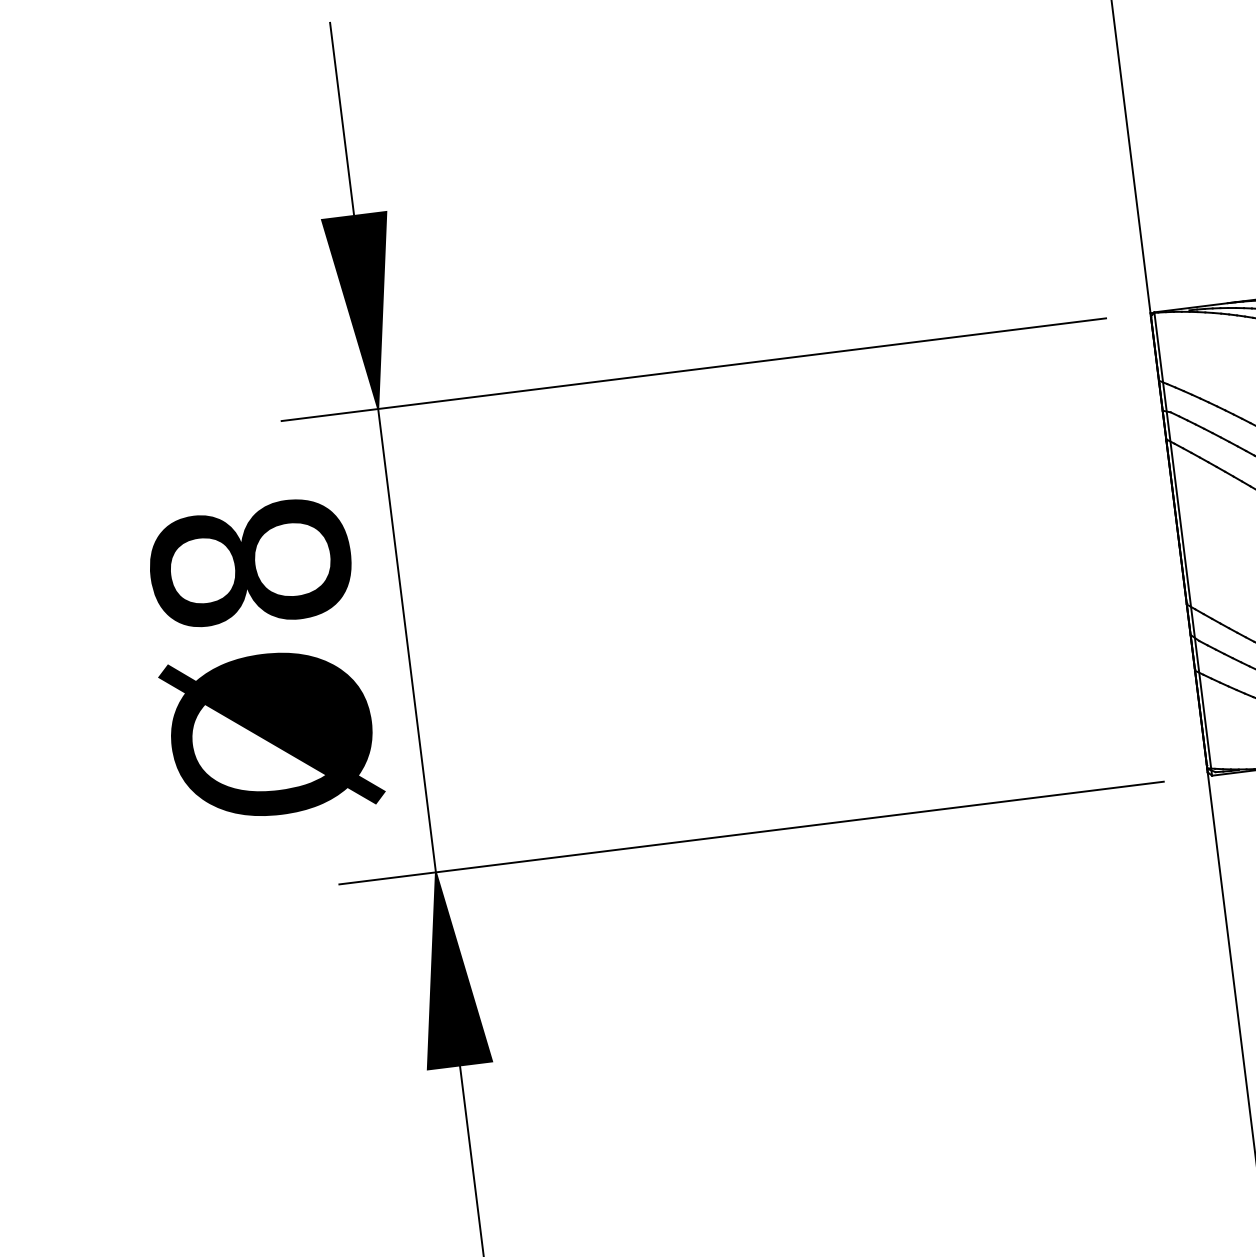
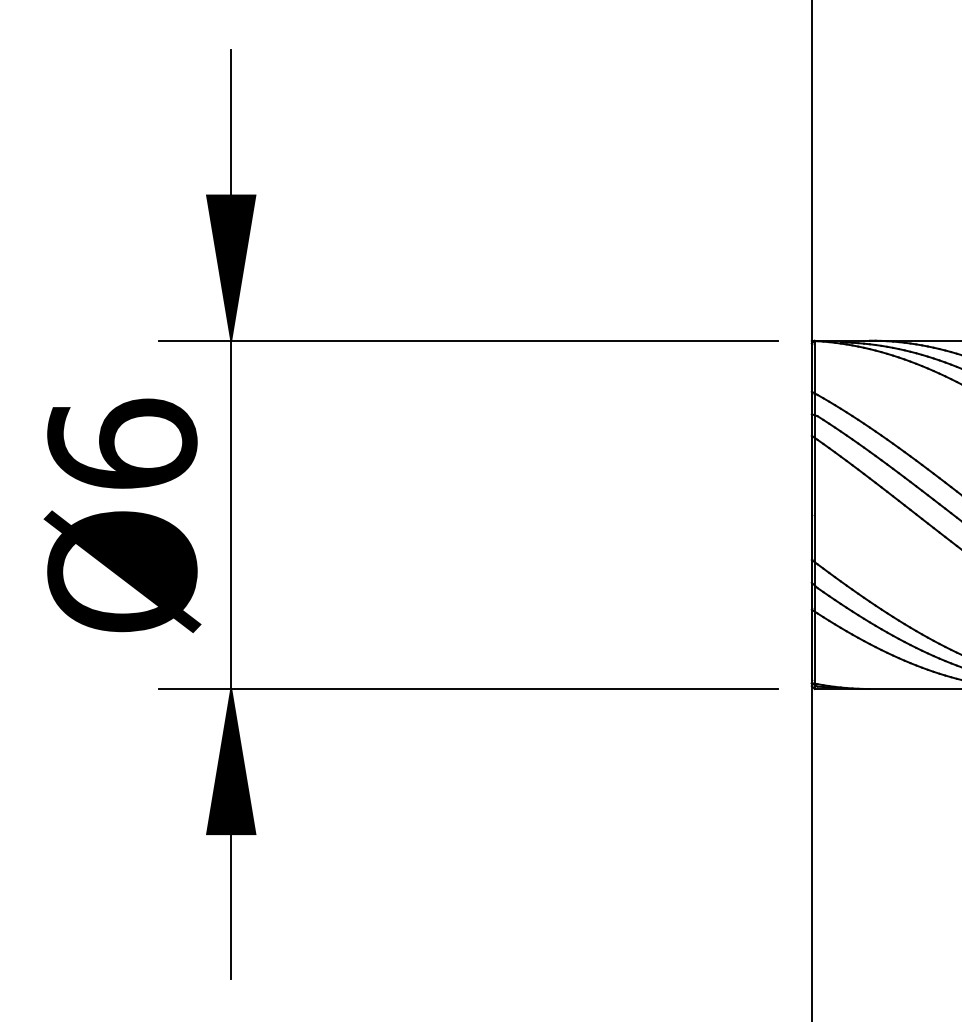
text: (250, 563) -> (122, 443), Ø8 -> Ø6

